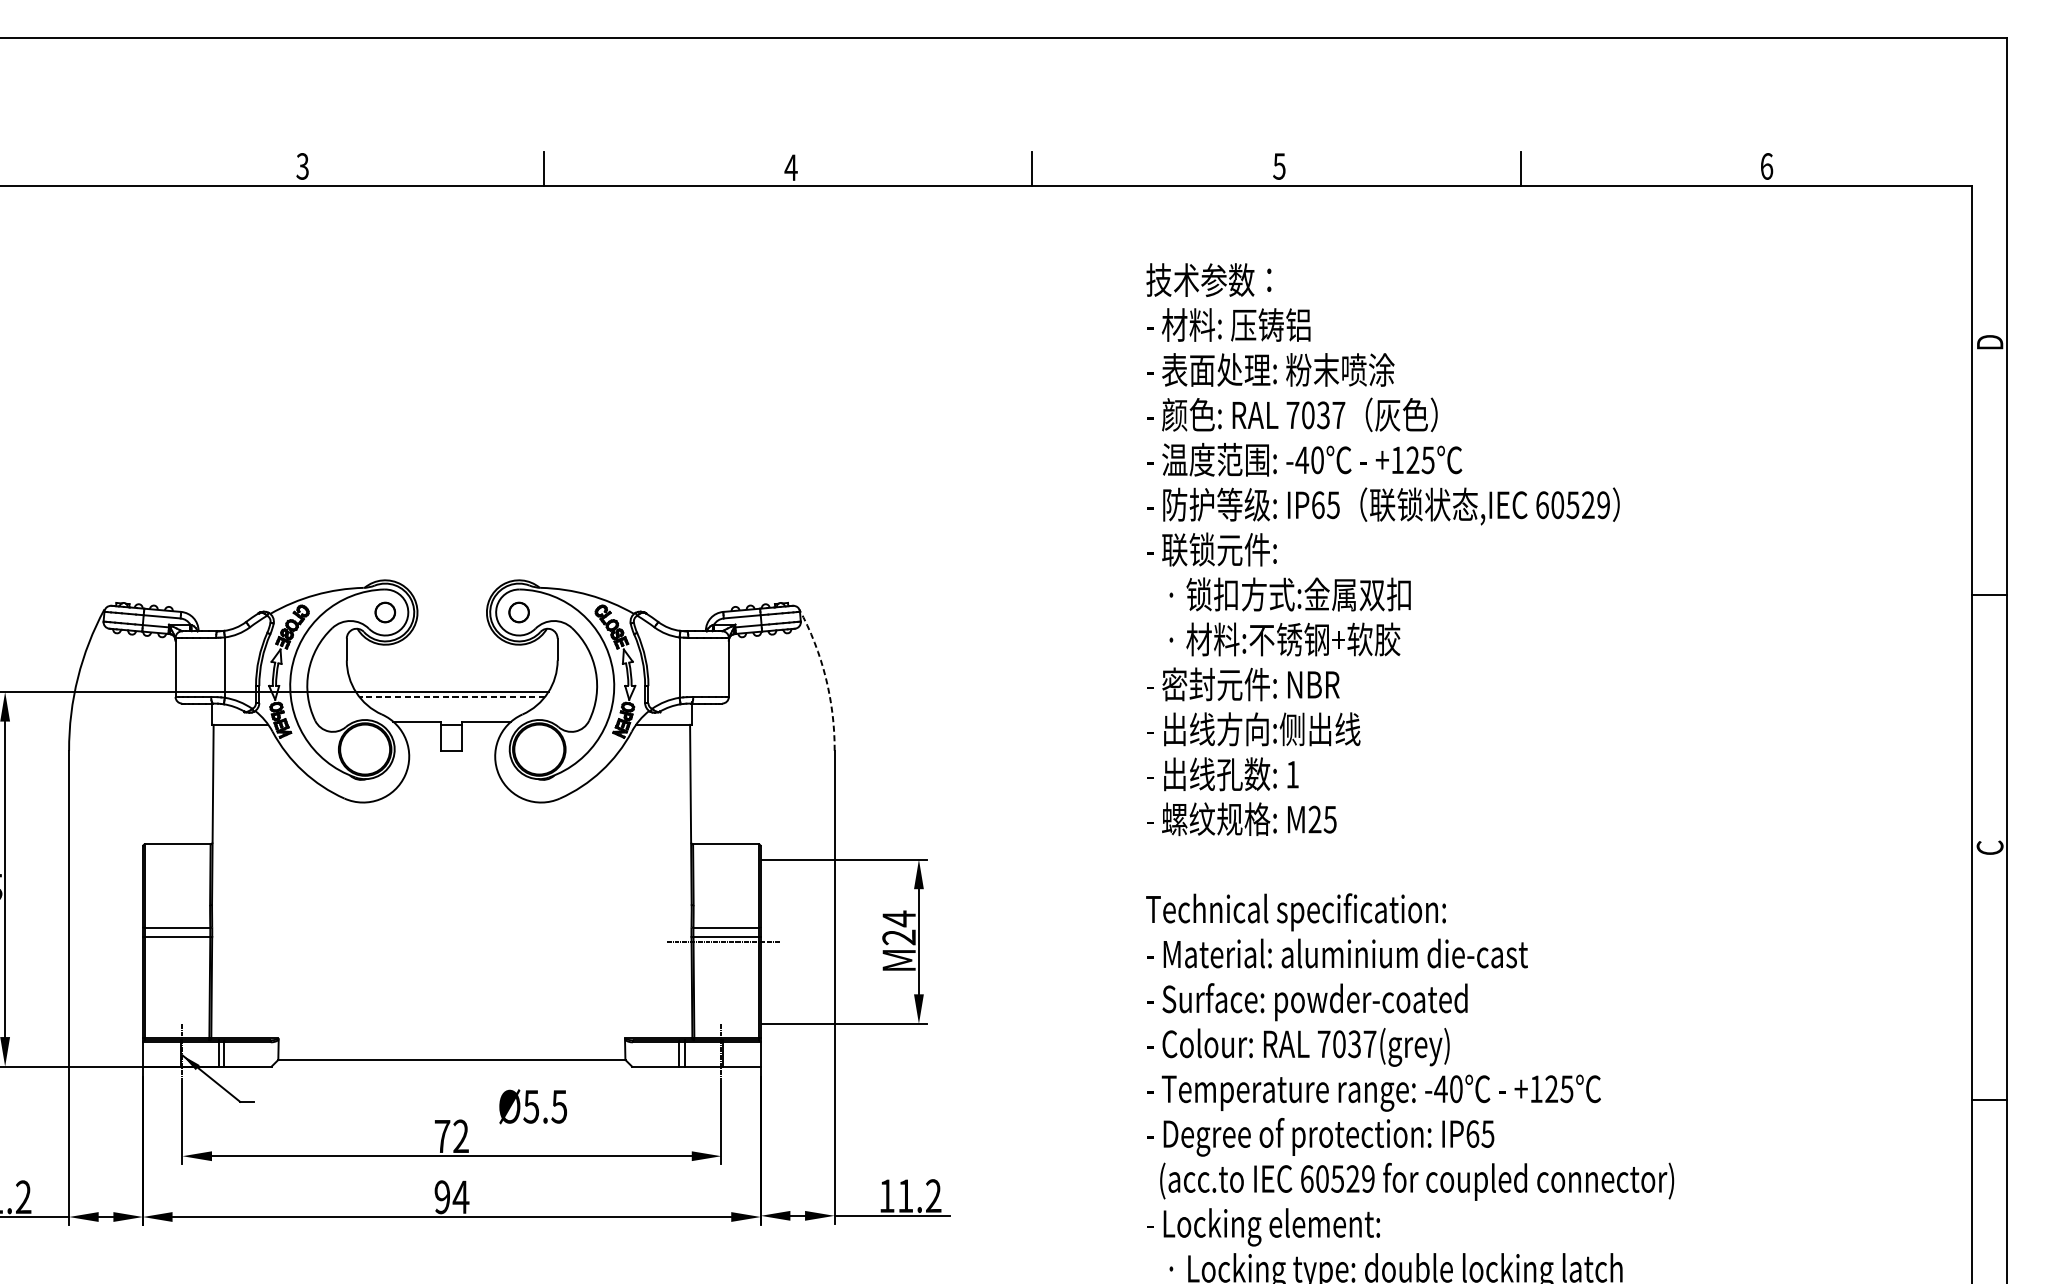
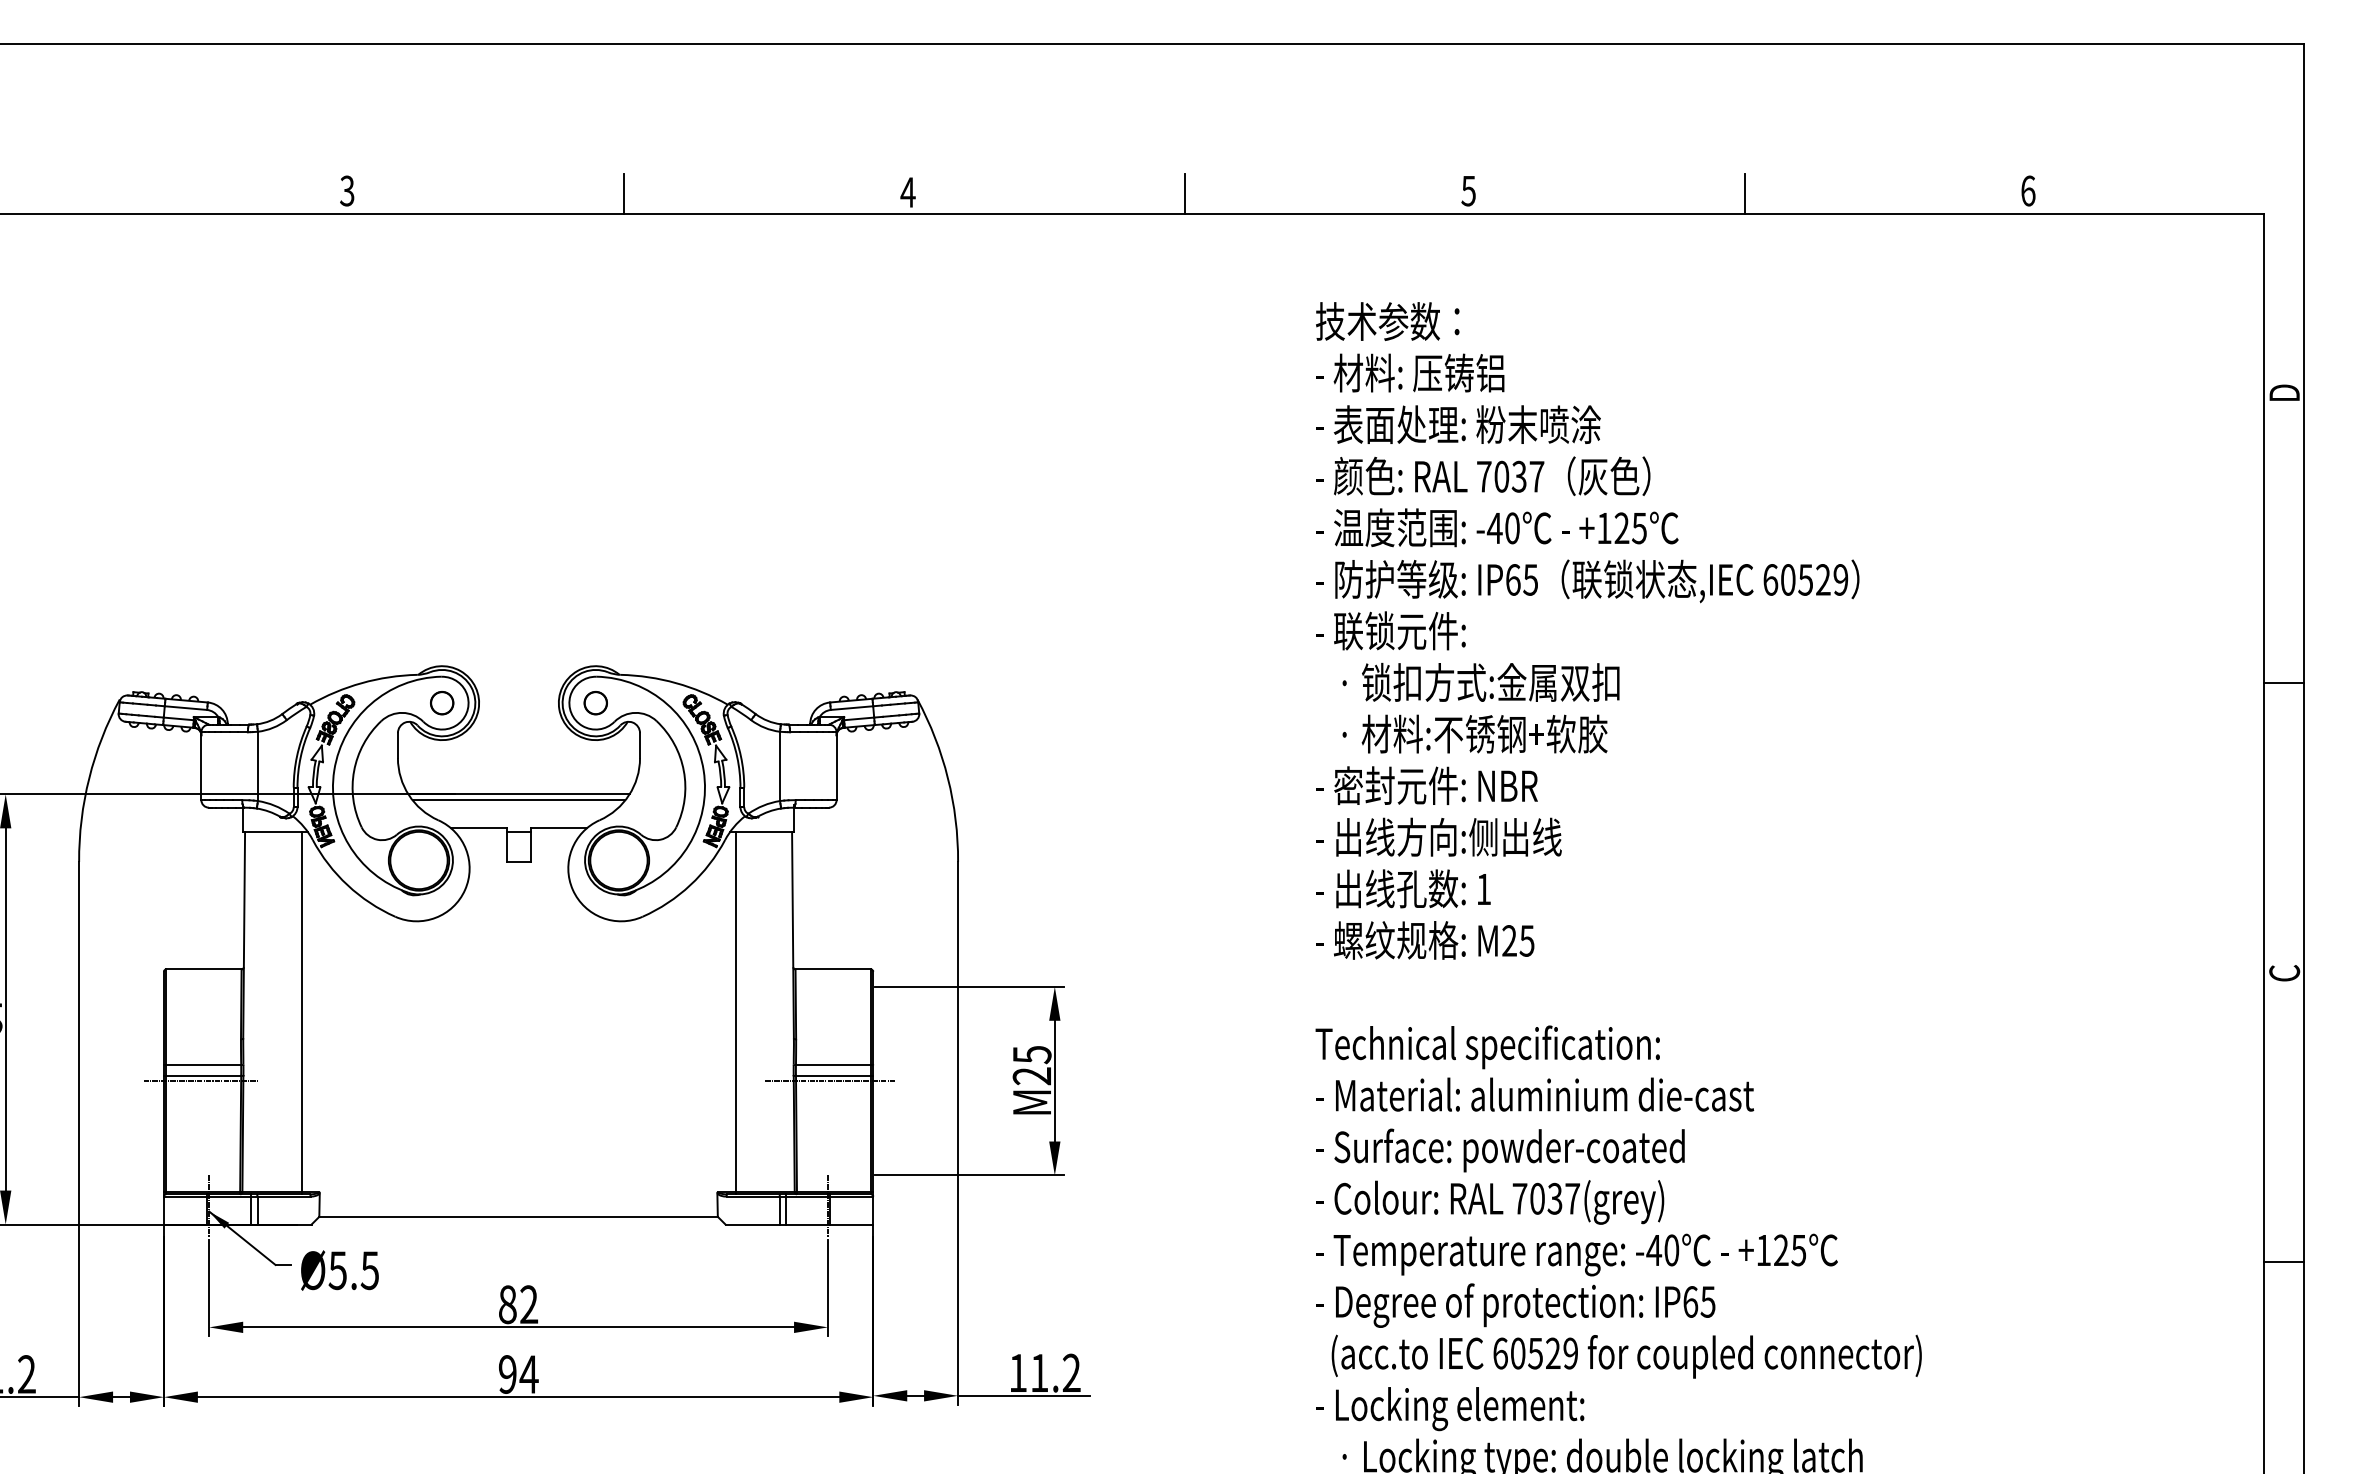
arc: (825, 678) -> (947, 778), dashed -> solid
line: (451, 697) -> (518, 800), dashed -> solid
line: (262, 881) -> (301, 1012), added
line: (640, 882) -> (735, 1013), added
text: (899, 918) -> (1032, 1054), M24 -> M25
line: (174, 942) -> (200, 1081), added
text: (532, 1106) -> (339, 1270), moved
text: (442, 1136) -> (507, 1304), 72 -> 82

